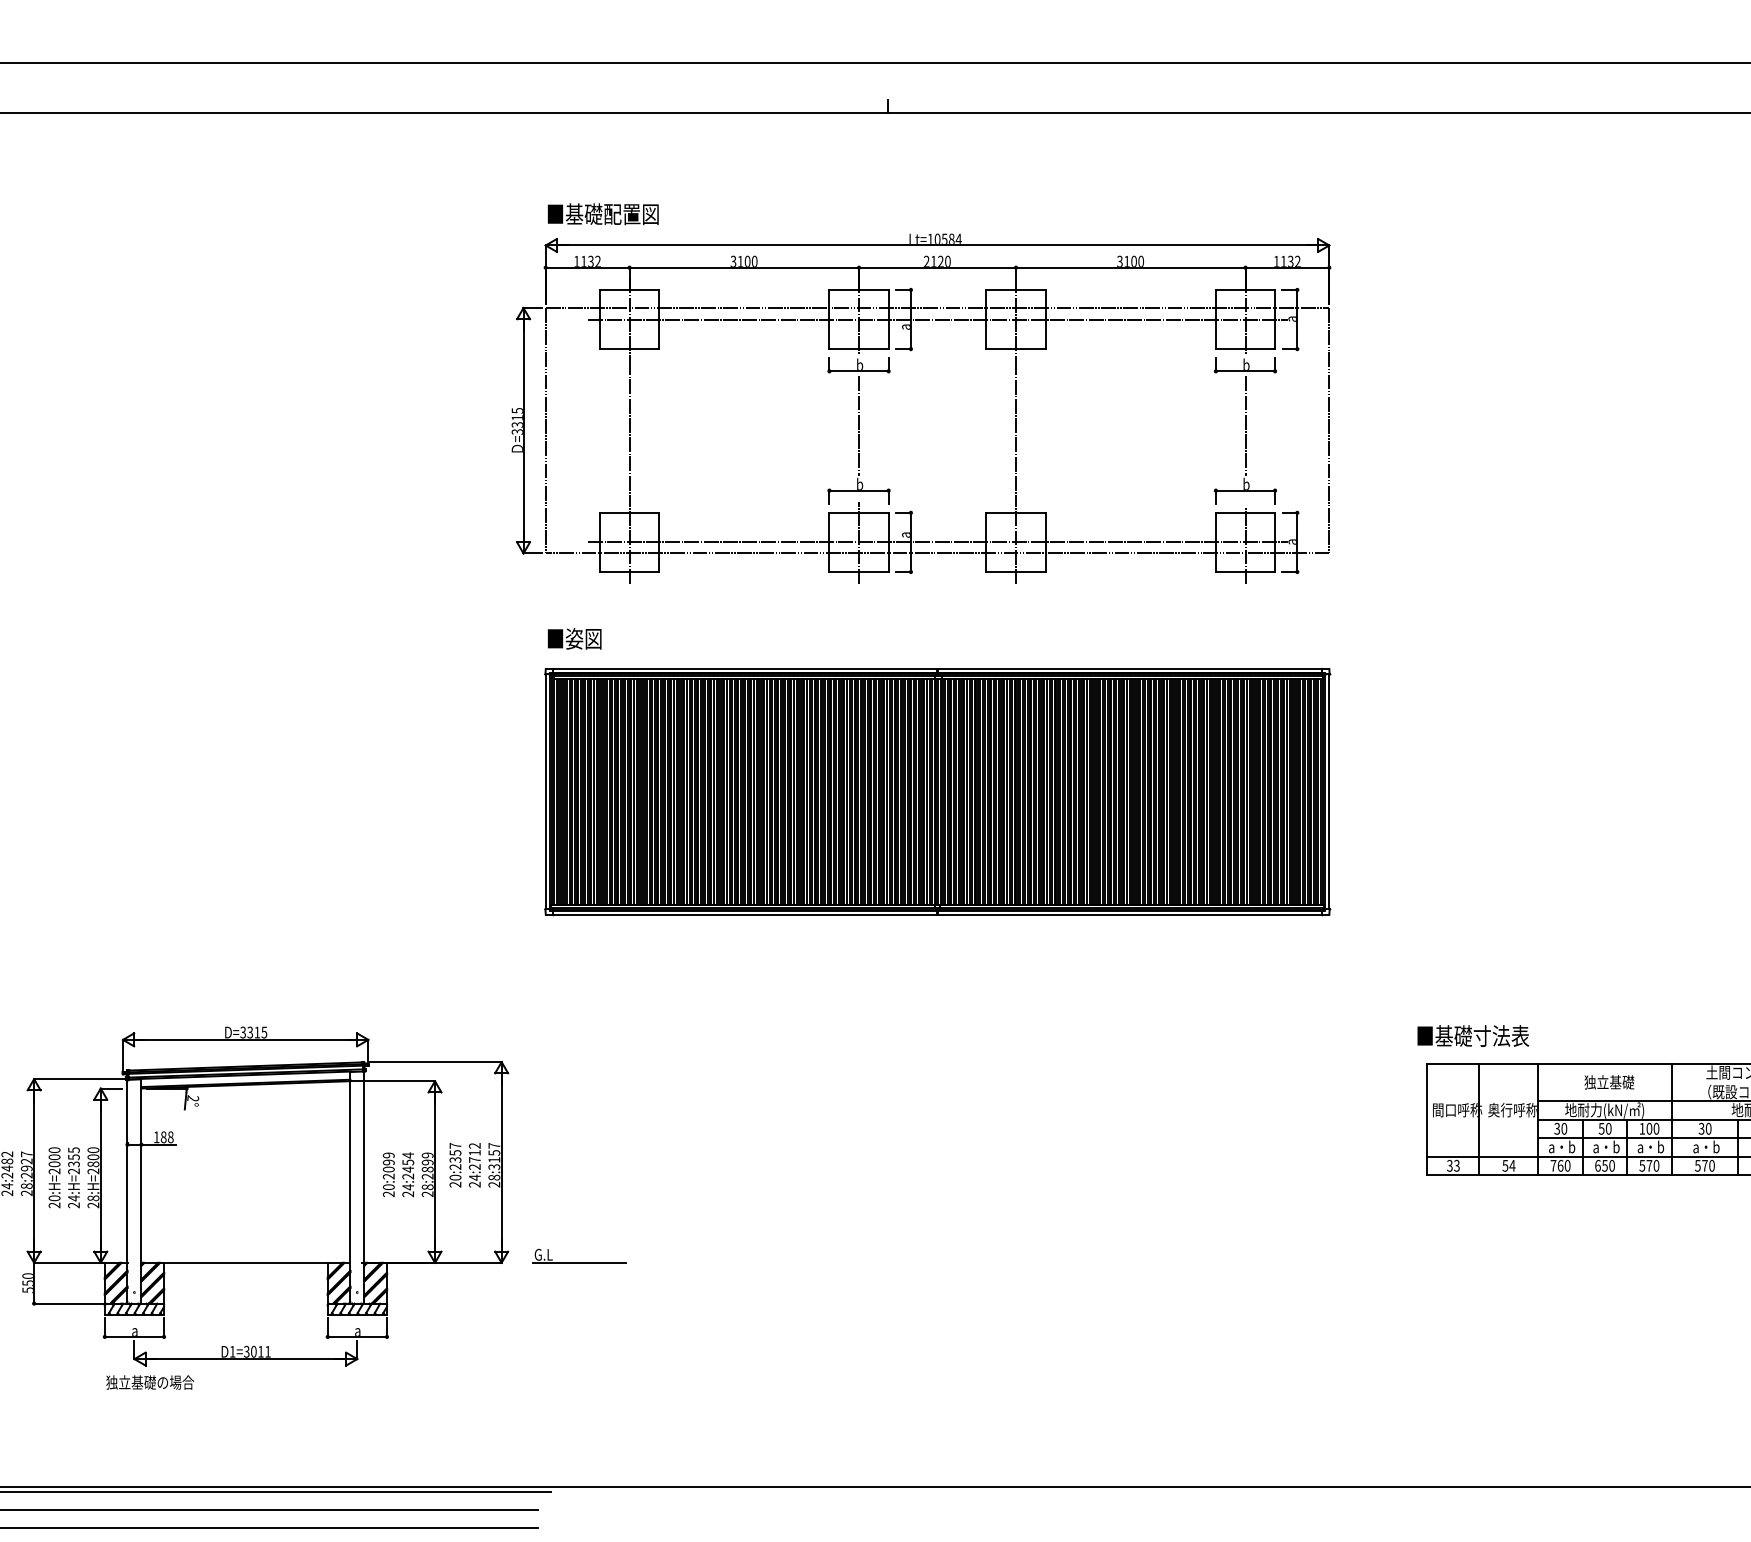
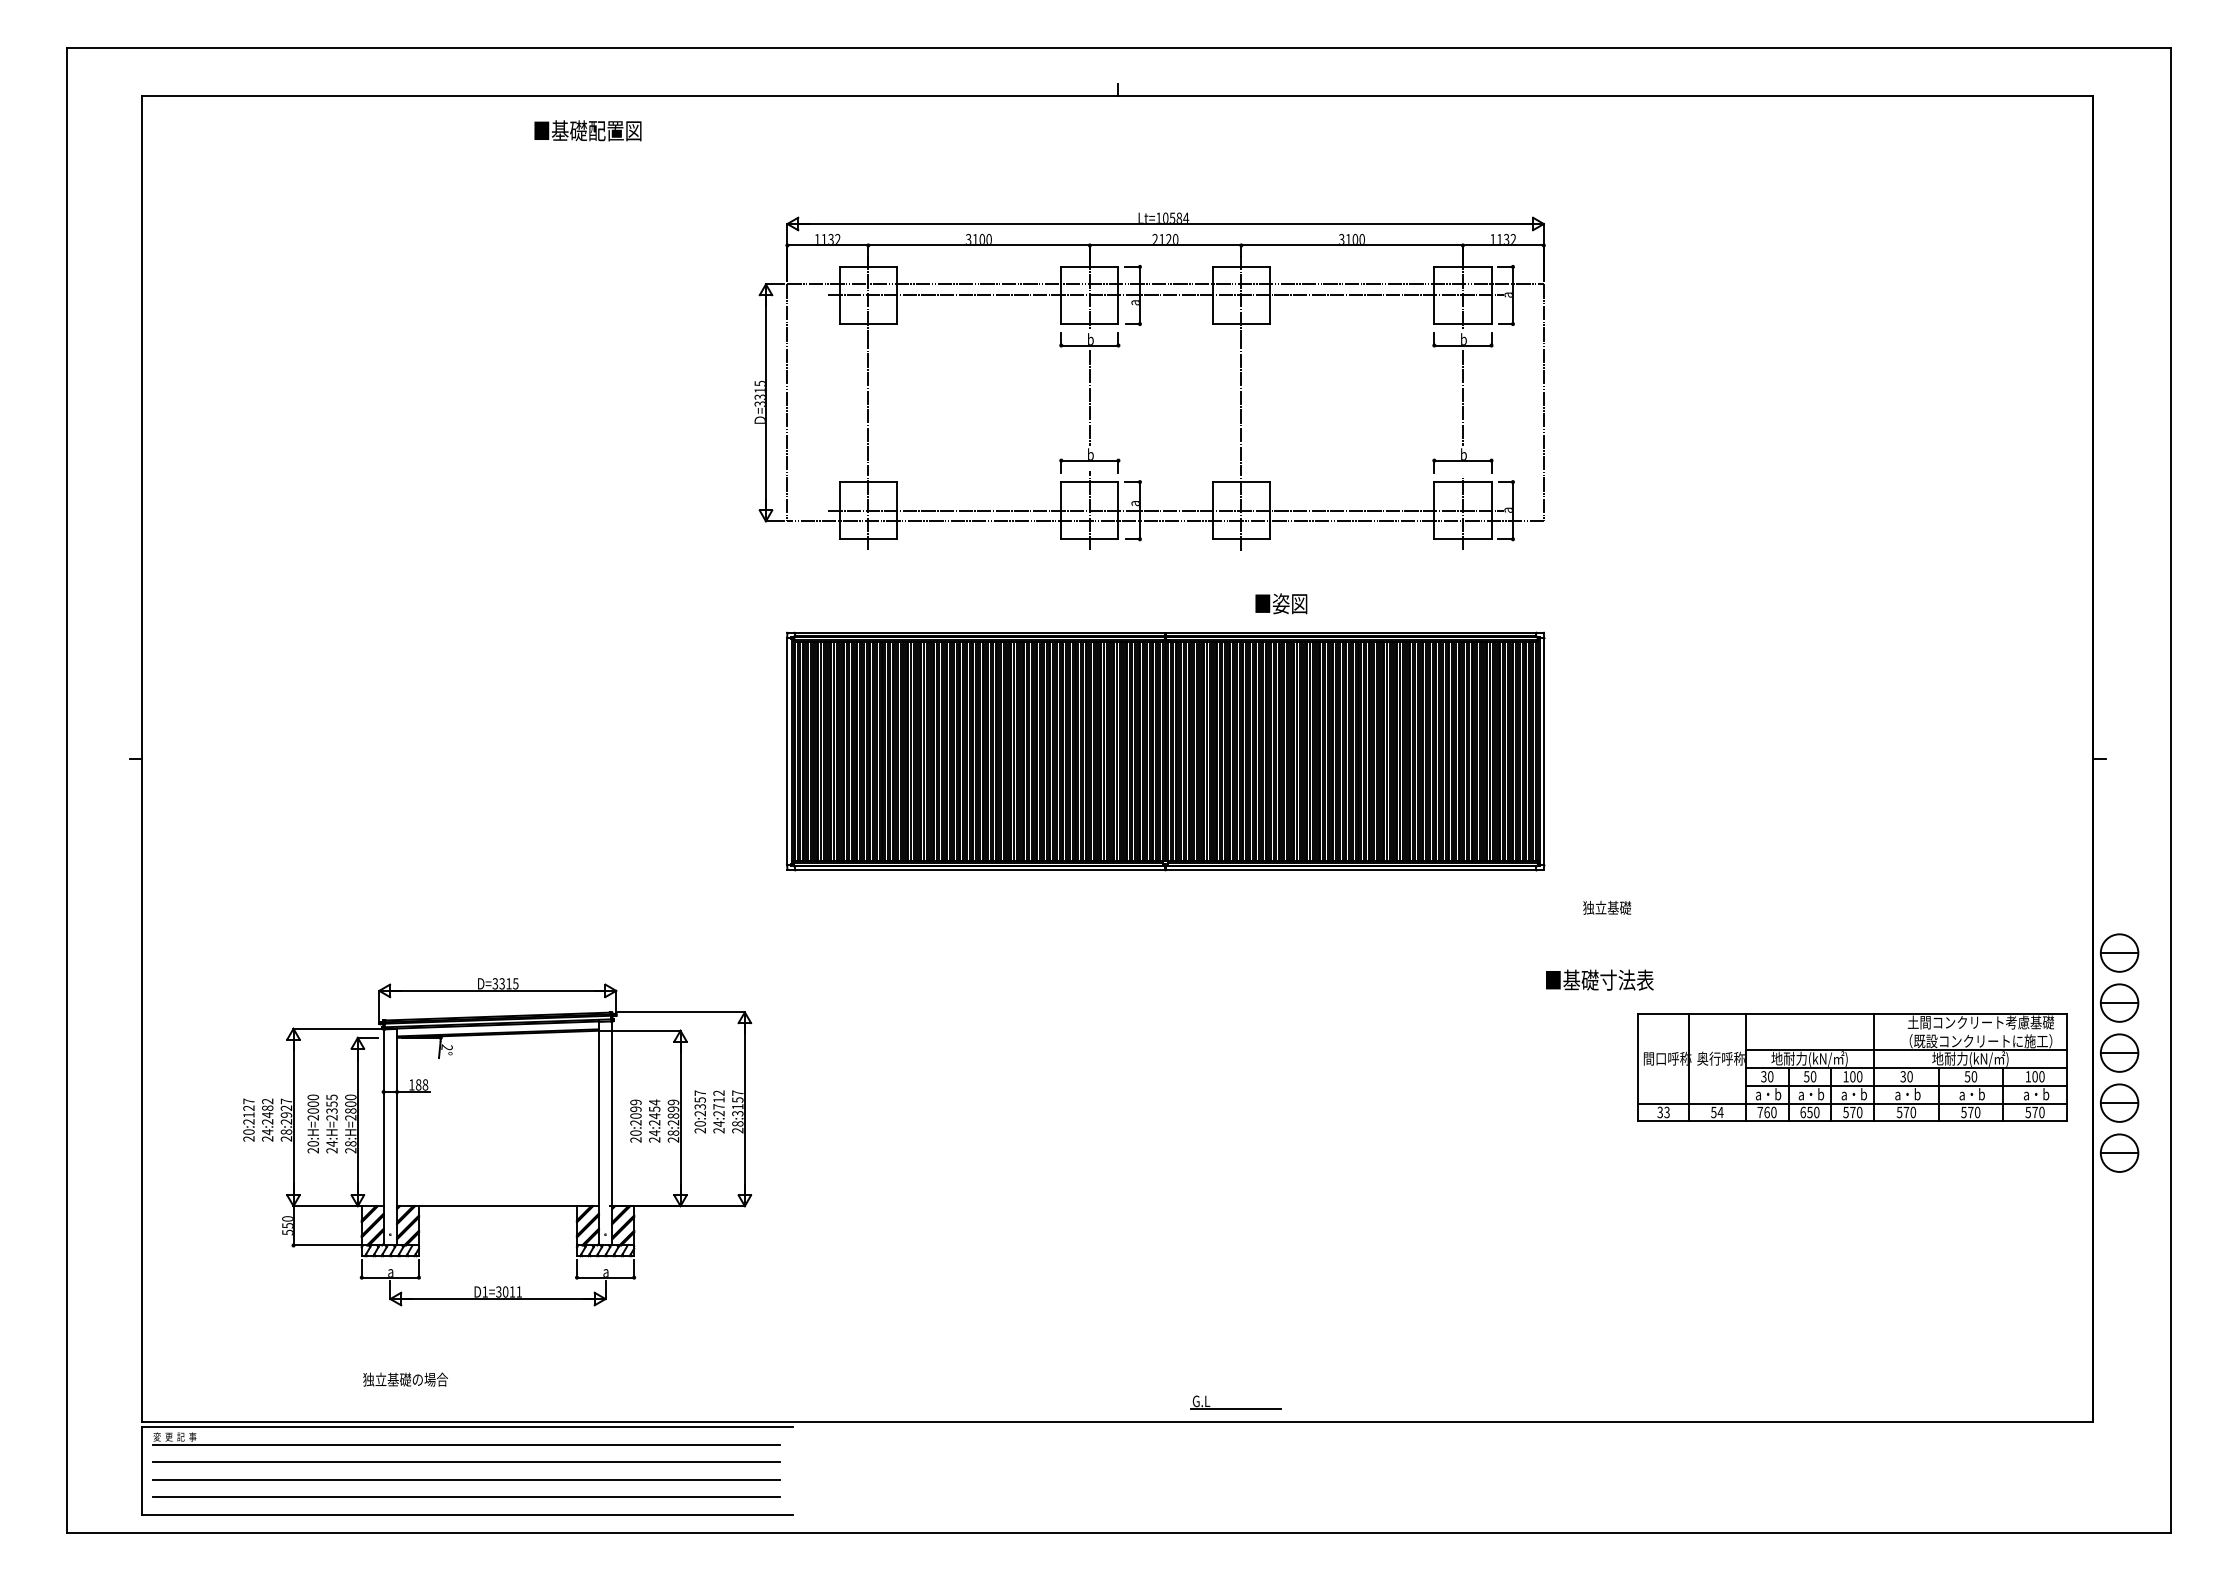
text: (602, 213) -> (587, 130), moved
text: (574, 638) -> (1281, 603), moved
text: (1472, 1035) -> (1599, 979), moved
text: (1609, 1081) -> (1607, 907), moved
part: (578, 1255) -> (1235, 1402), moved
text: (150, 1382) -> (405, 1379), moved

